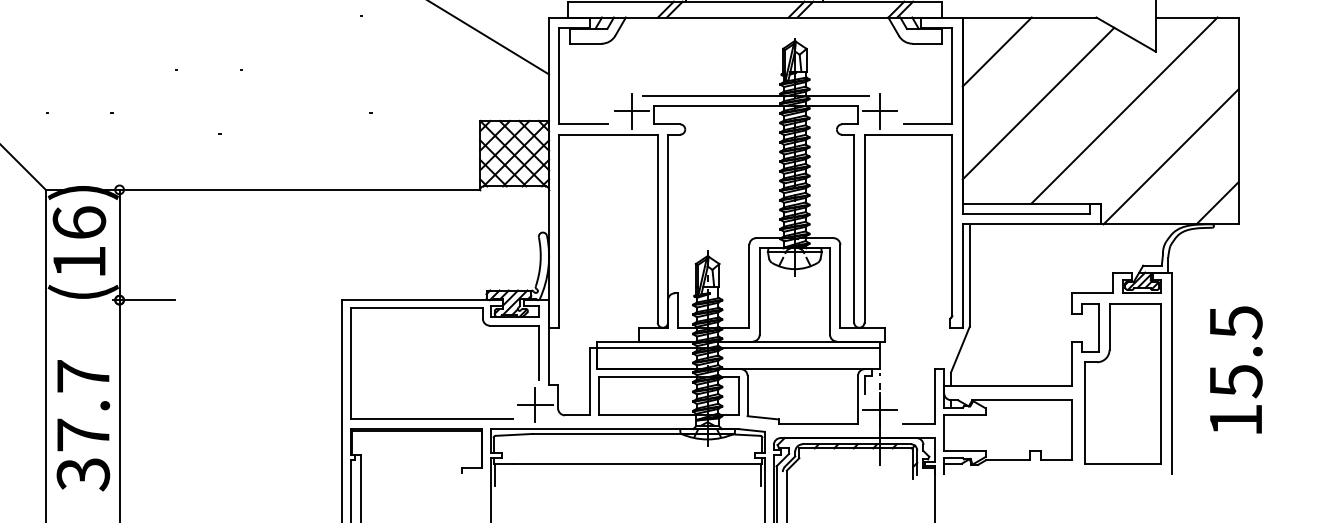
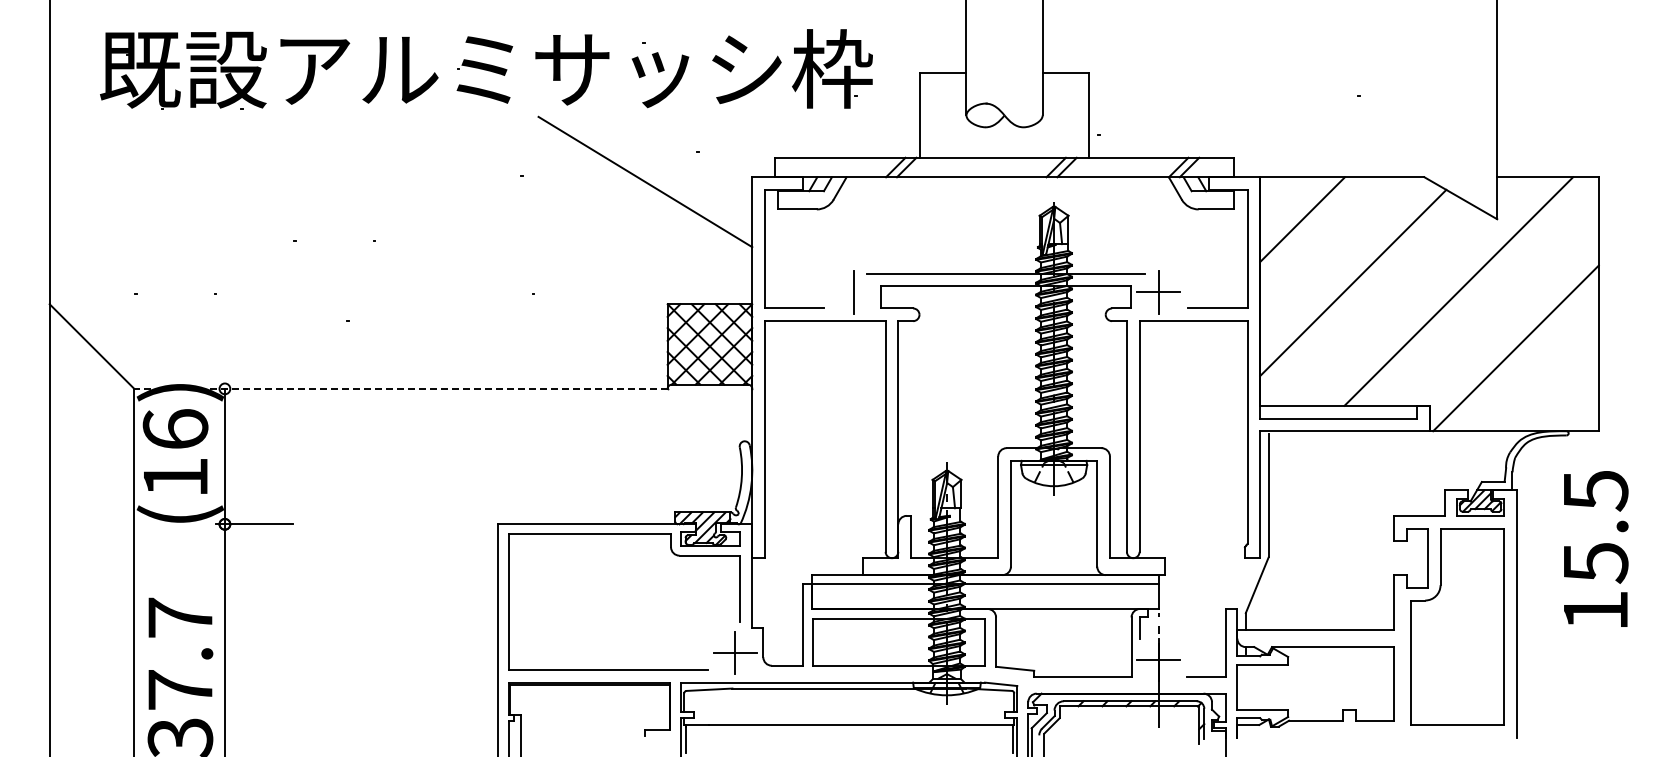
line: (631, 111) -> (853, 292), removed
line: (263, 189) -> (401, 388), solid -> dashed
line: (1217, 203) -> (1572, 405), removed
text: (1236, 369) -> (1596, 548), moved

